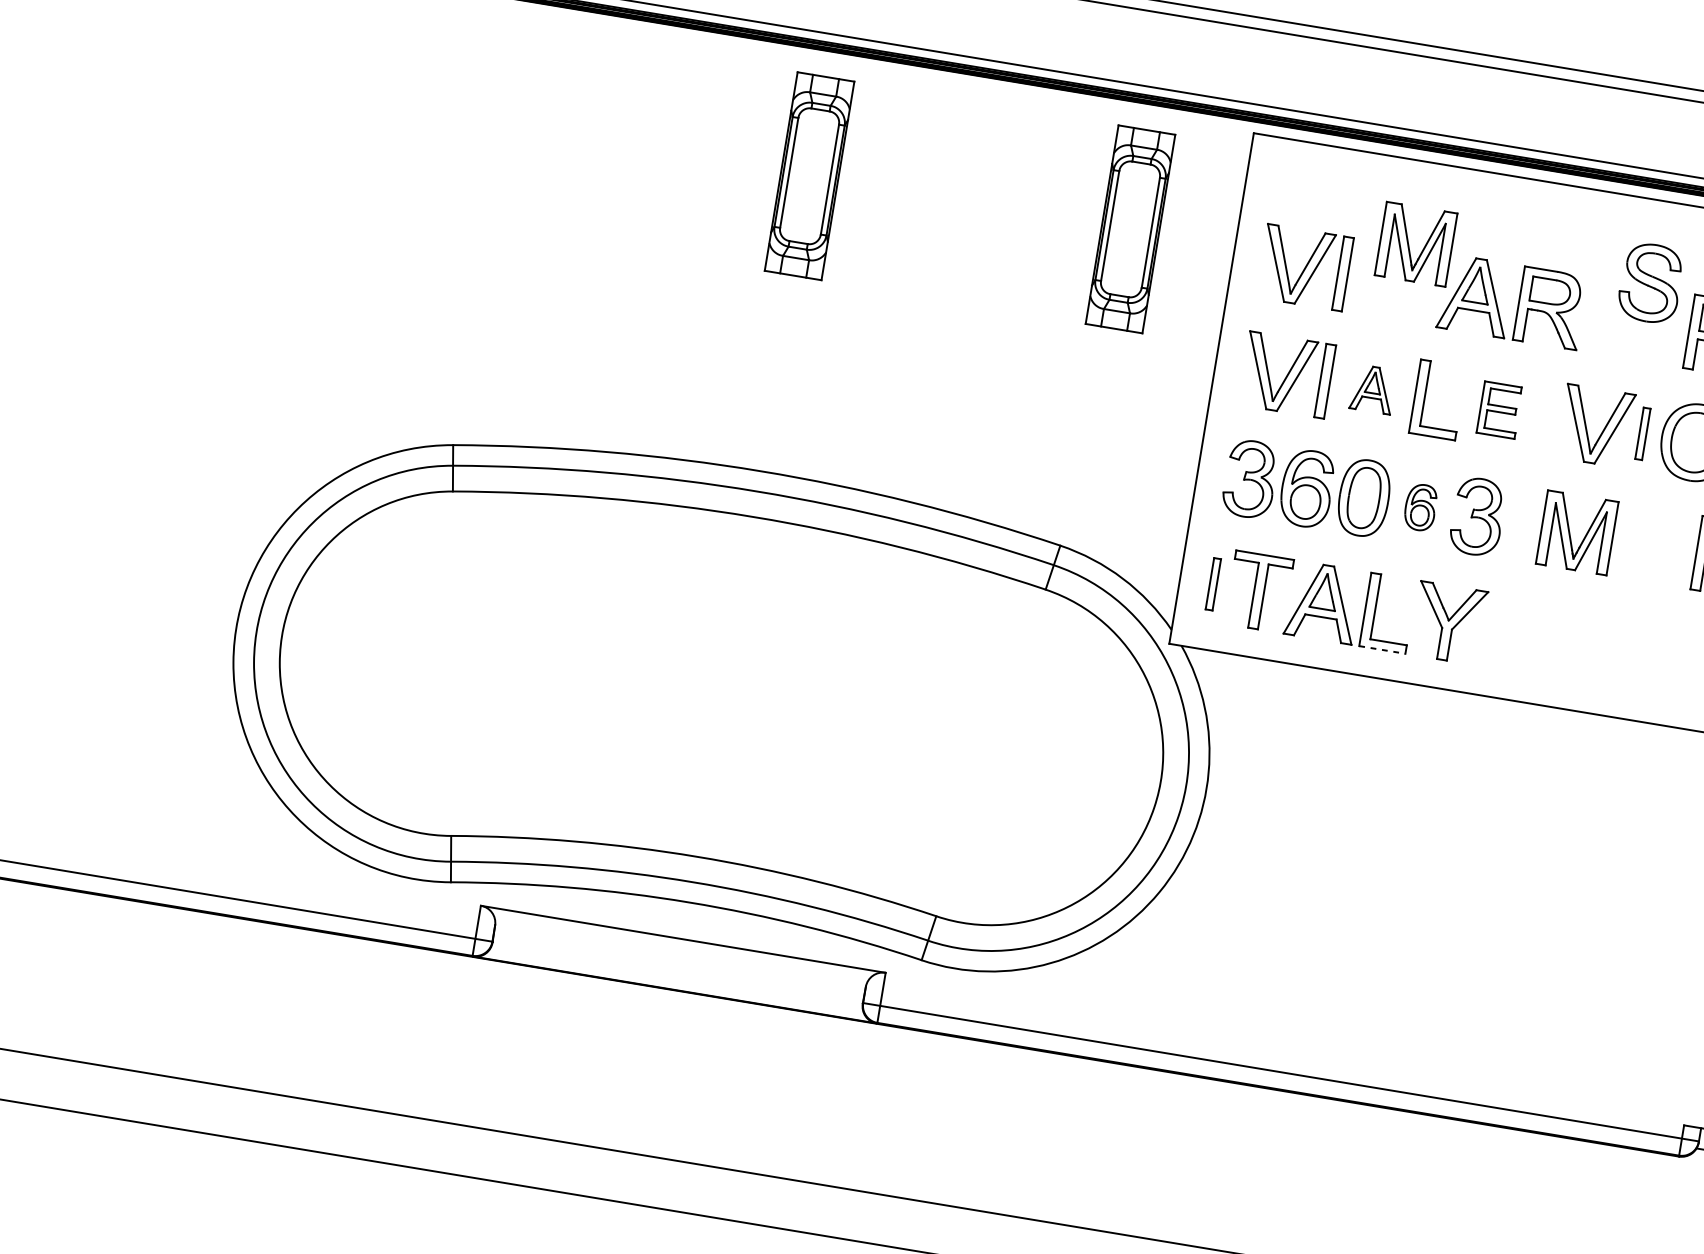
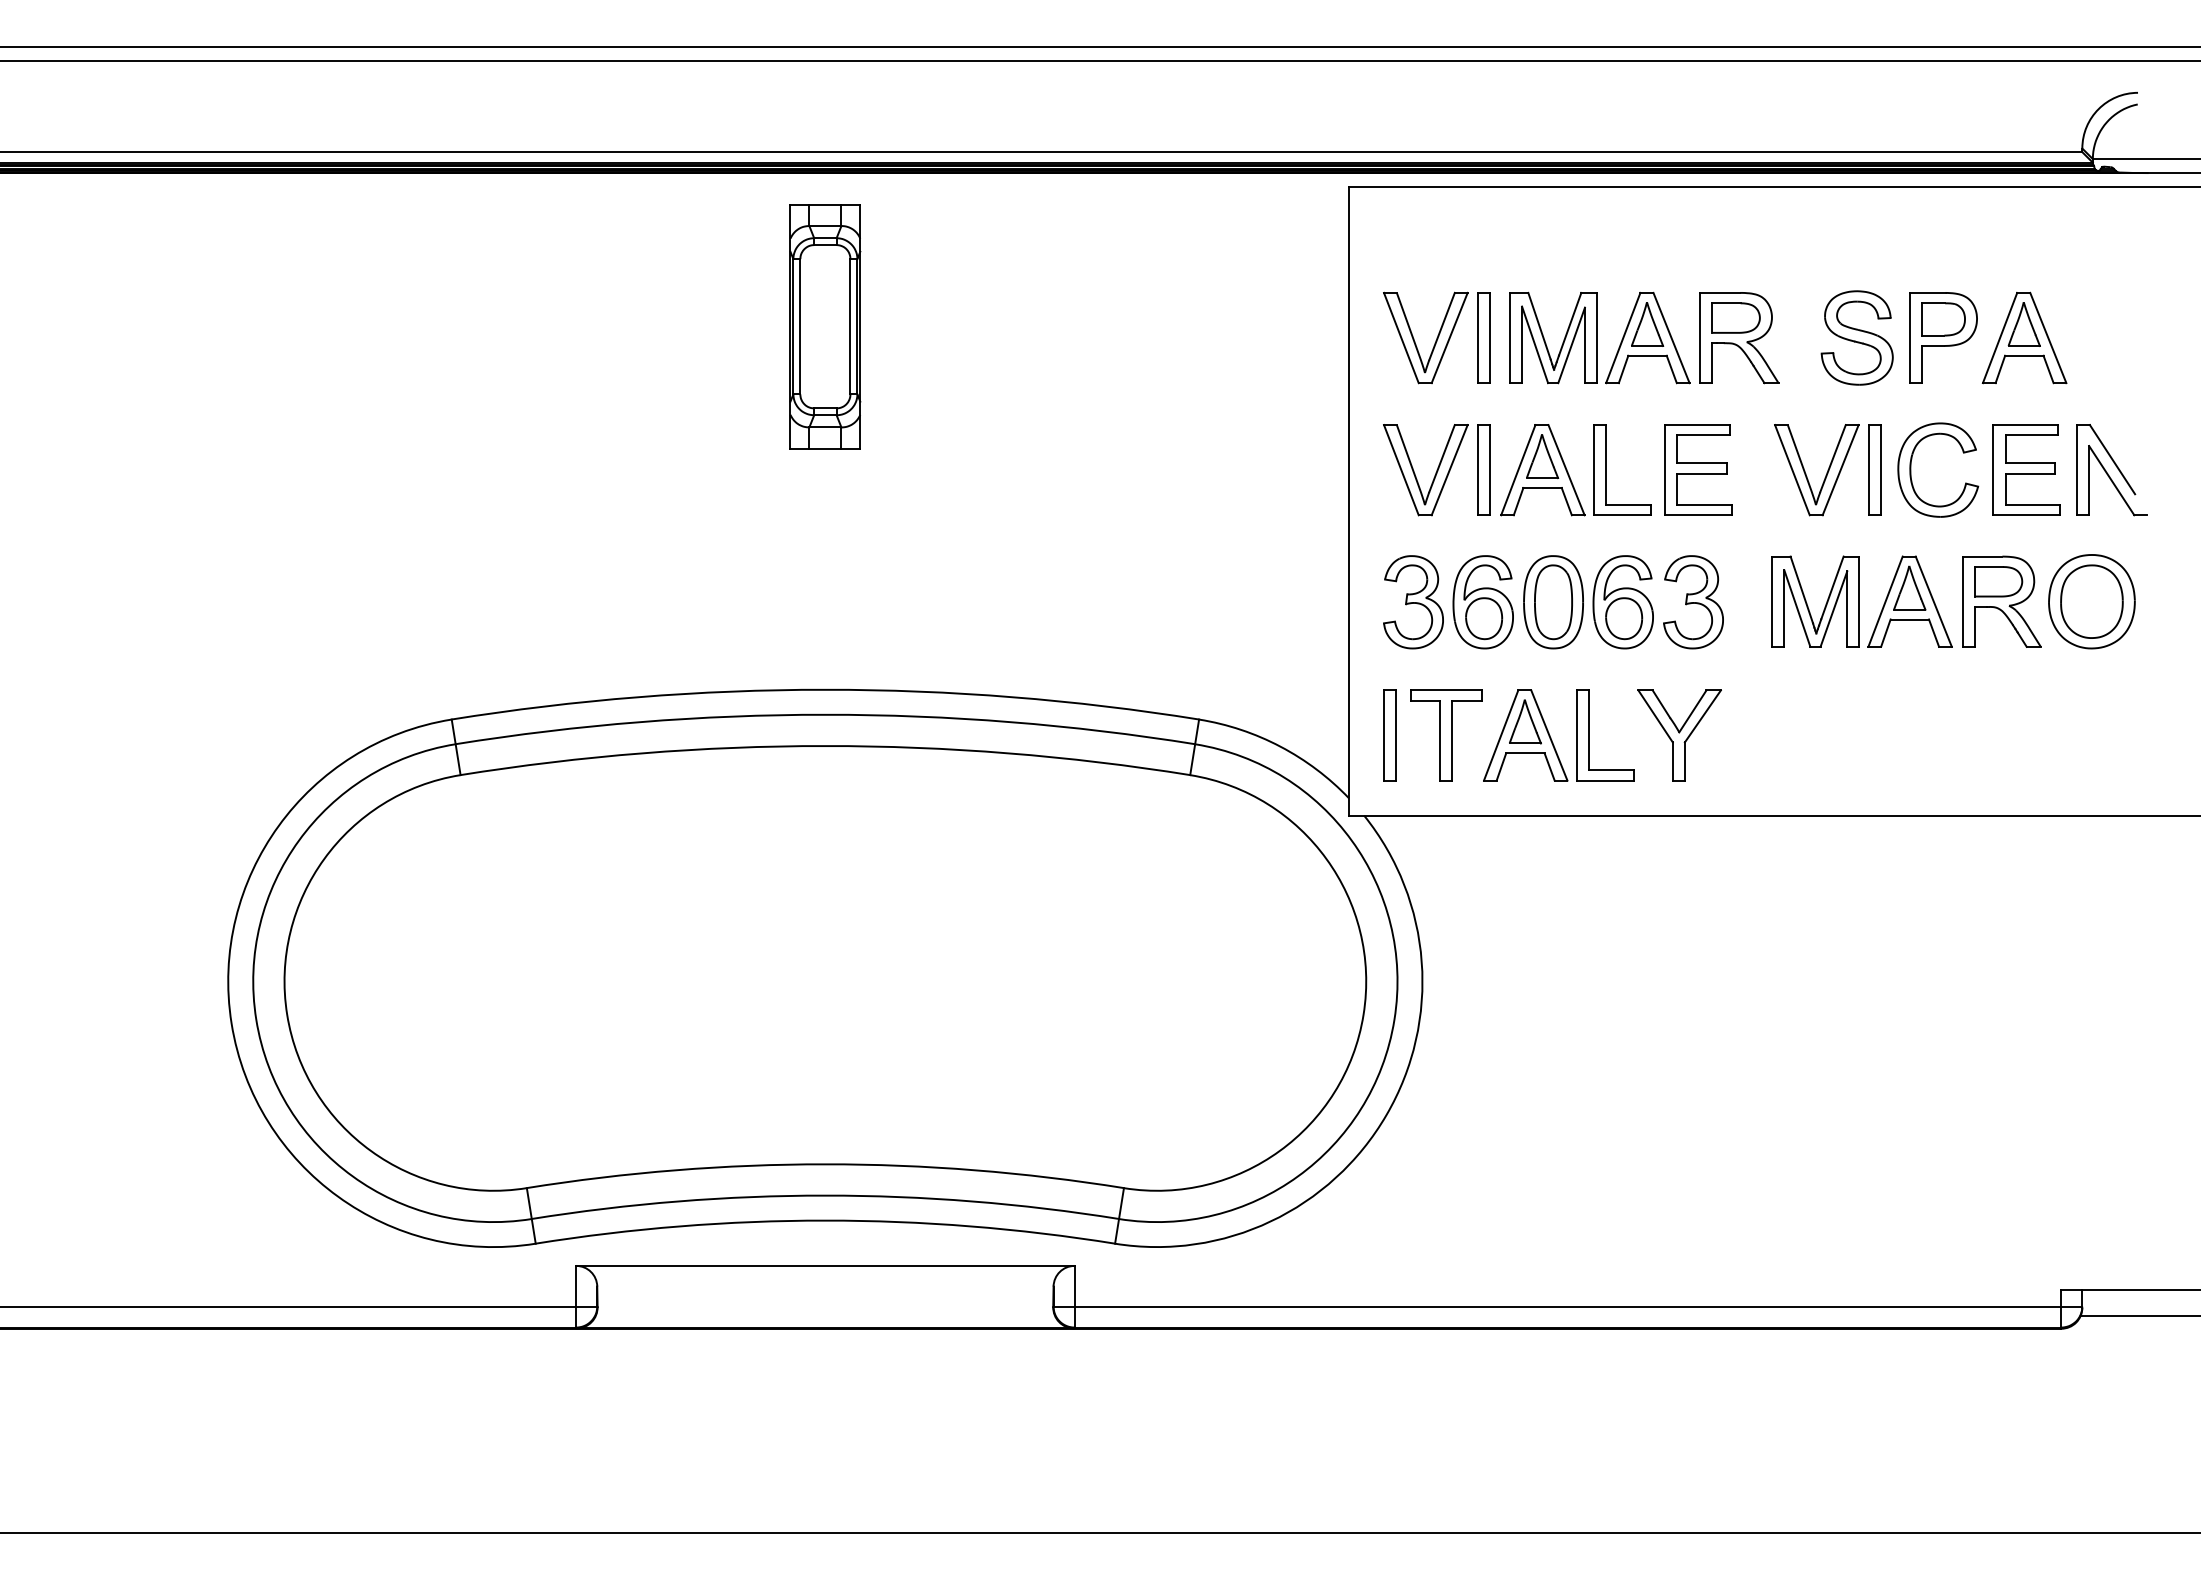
part: (1130, 229) -> (1220, 326), removed
part: (1409, 245) -> (1545, 340), moved
part: (1650, 282) -> (1856, 337), moved
part: (1372, 389) -> (1542, 470), size x1.67
part: (1499, 409) -> (1698, 469), size x1.43
part: (1642, 433) -> (1874, 469), size x1.43
part: (1420, 507) -> (1622, 602), size x1.67
part: (1653, 545) -> (1909, 601), added
part: (1212, 584) -> (1389, 735), size x1.43
line: (1383, 649) -> (1606, 780), dashed -> solid

